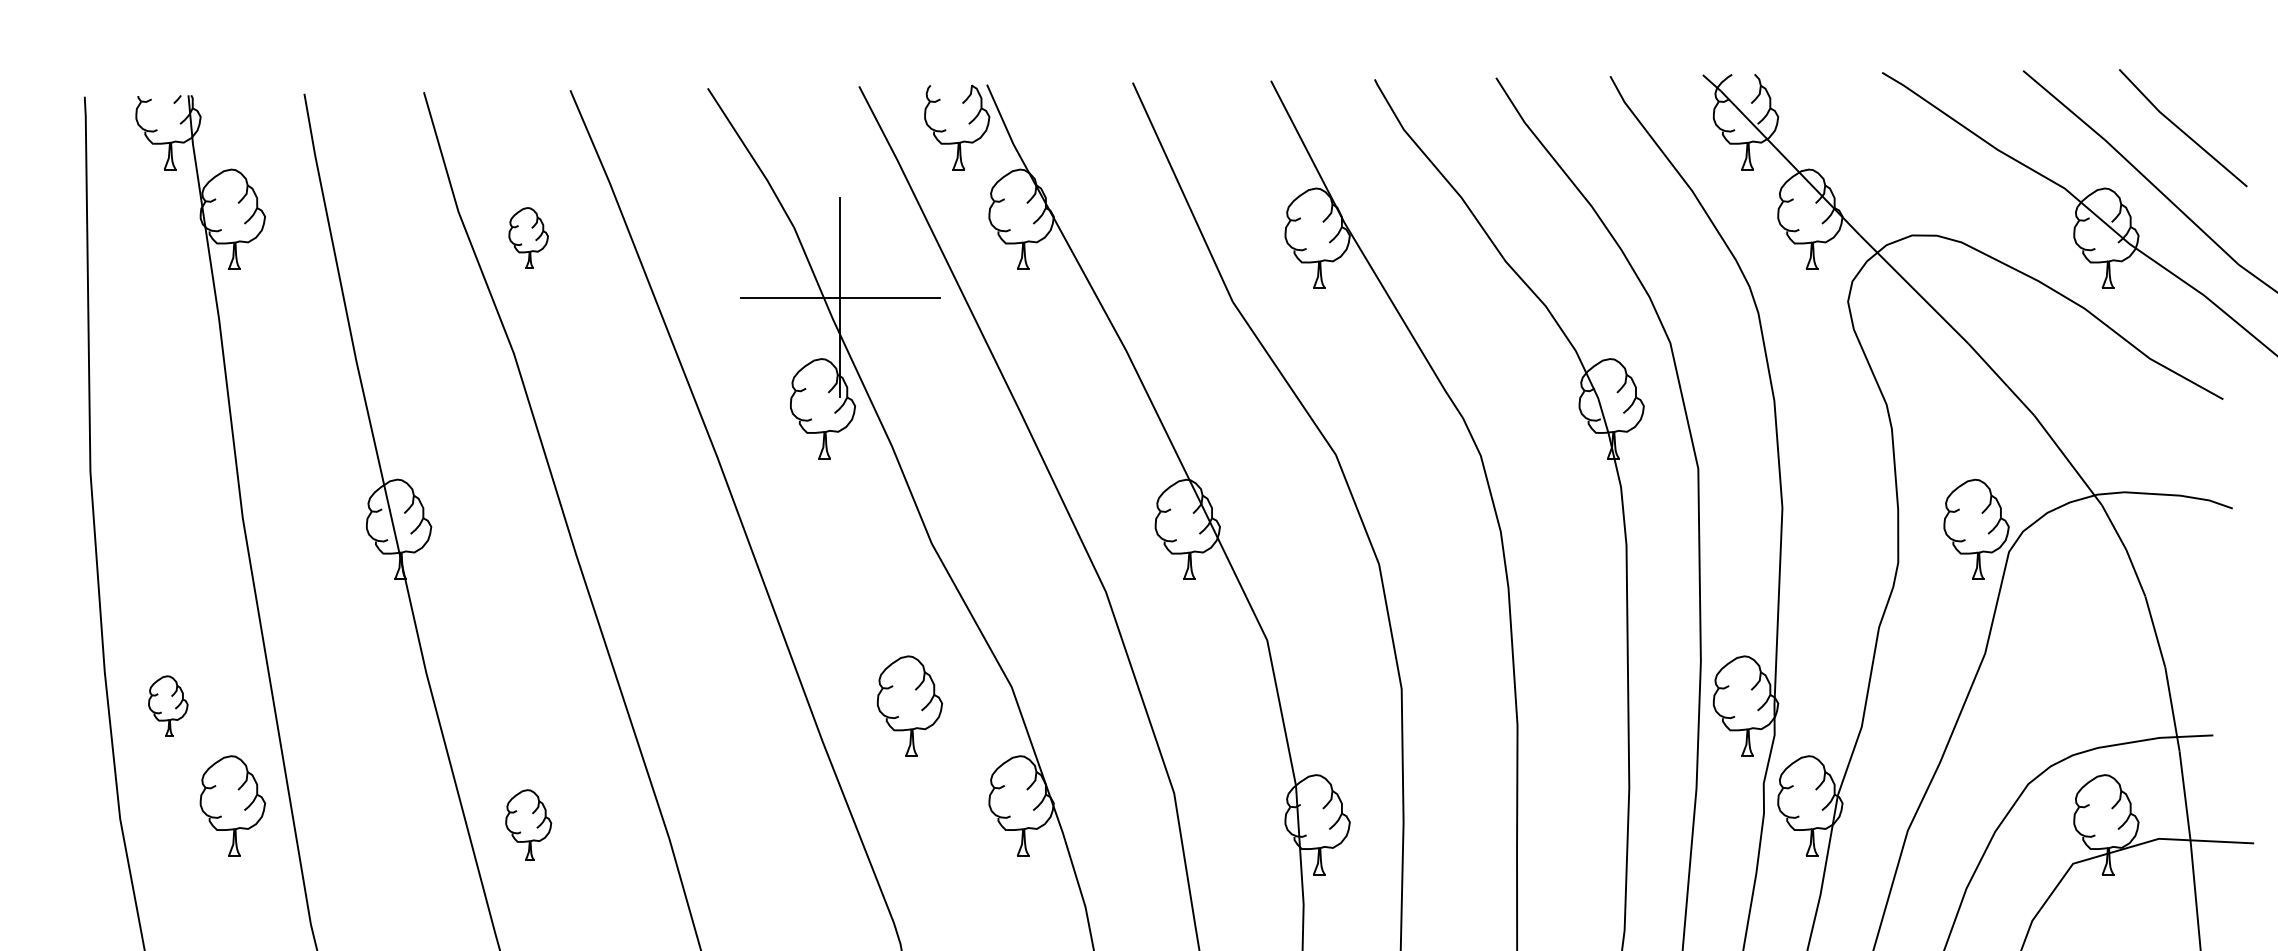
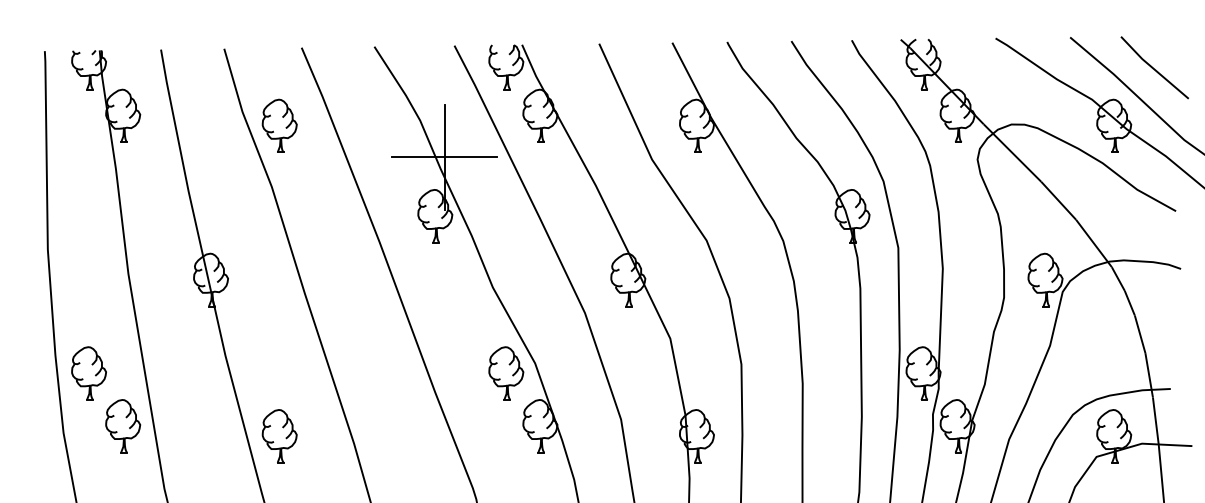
part: (528, 237) -> (279, 125), size x1.67
part: (167, 706) -> (88, 373), size x1.67
part: (910, 706) -> (506, 373), moved
part: (528, 825) -> (279, 436), size x1.43

